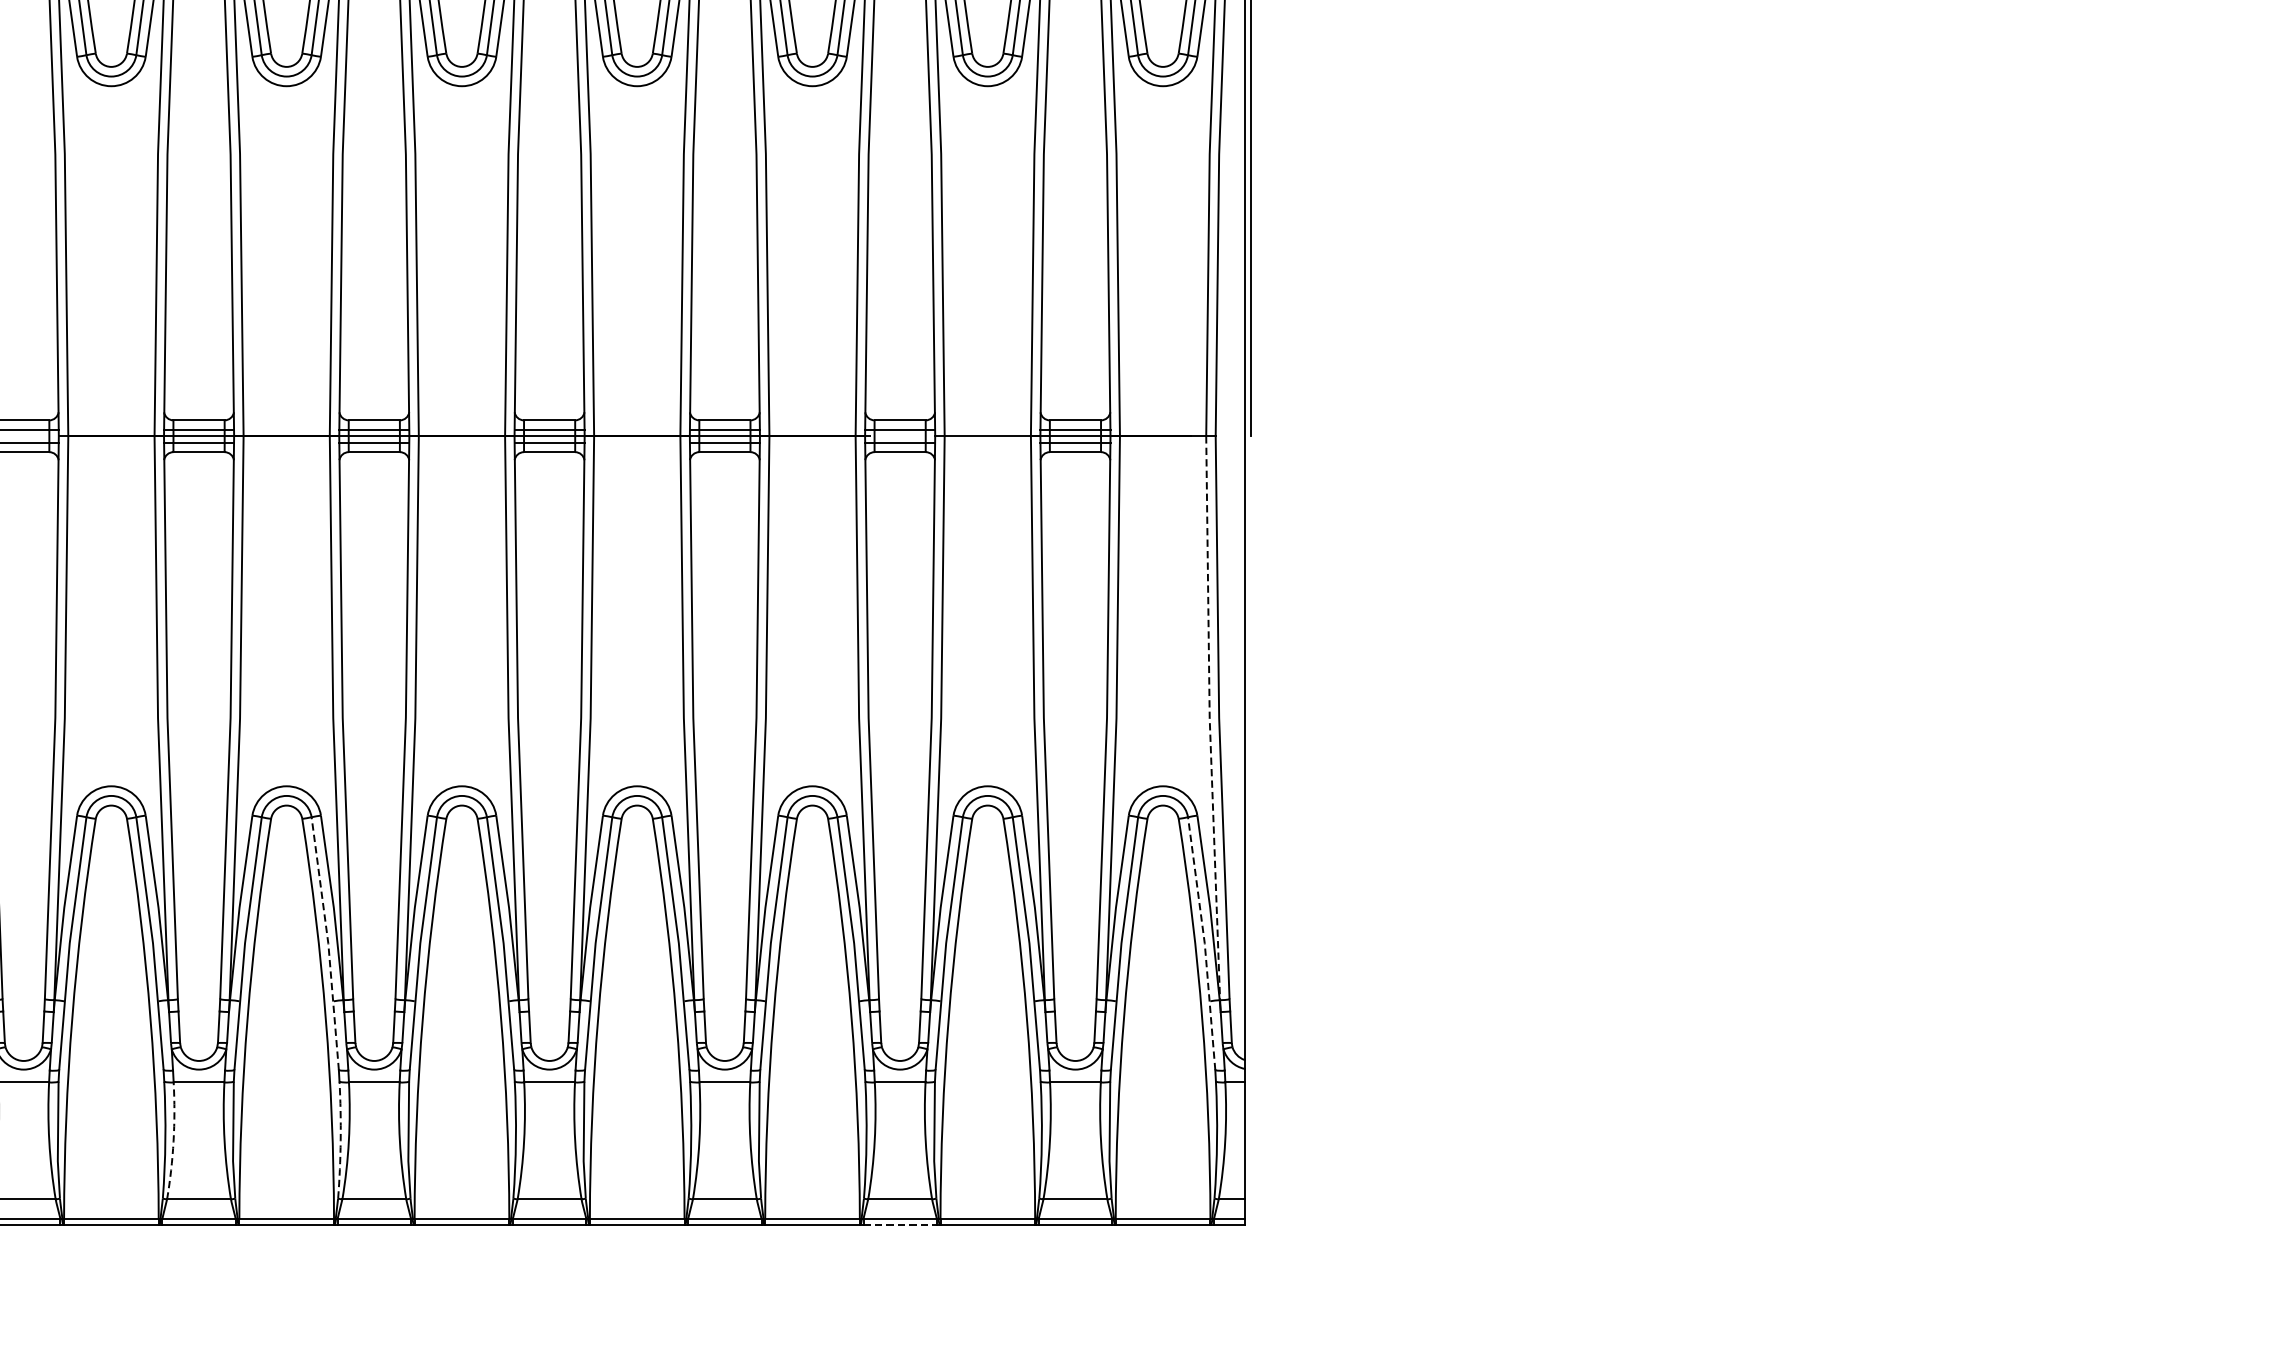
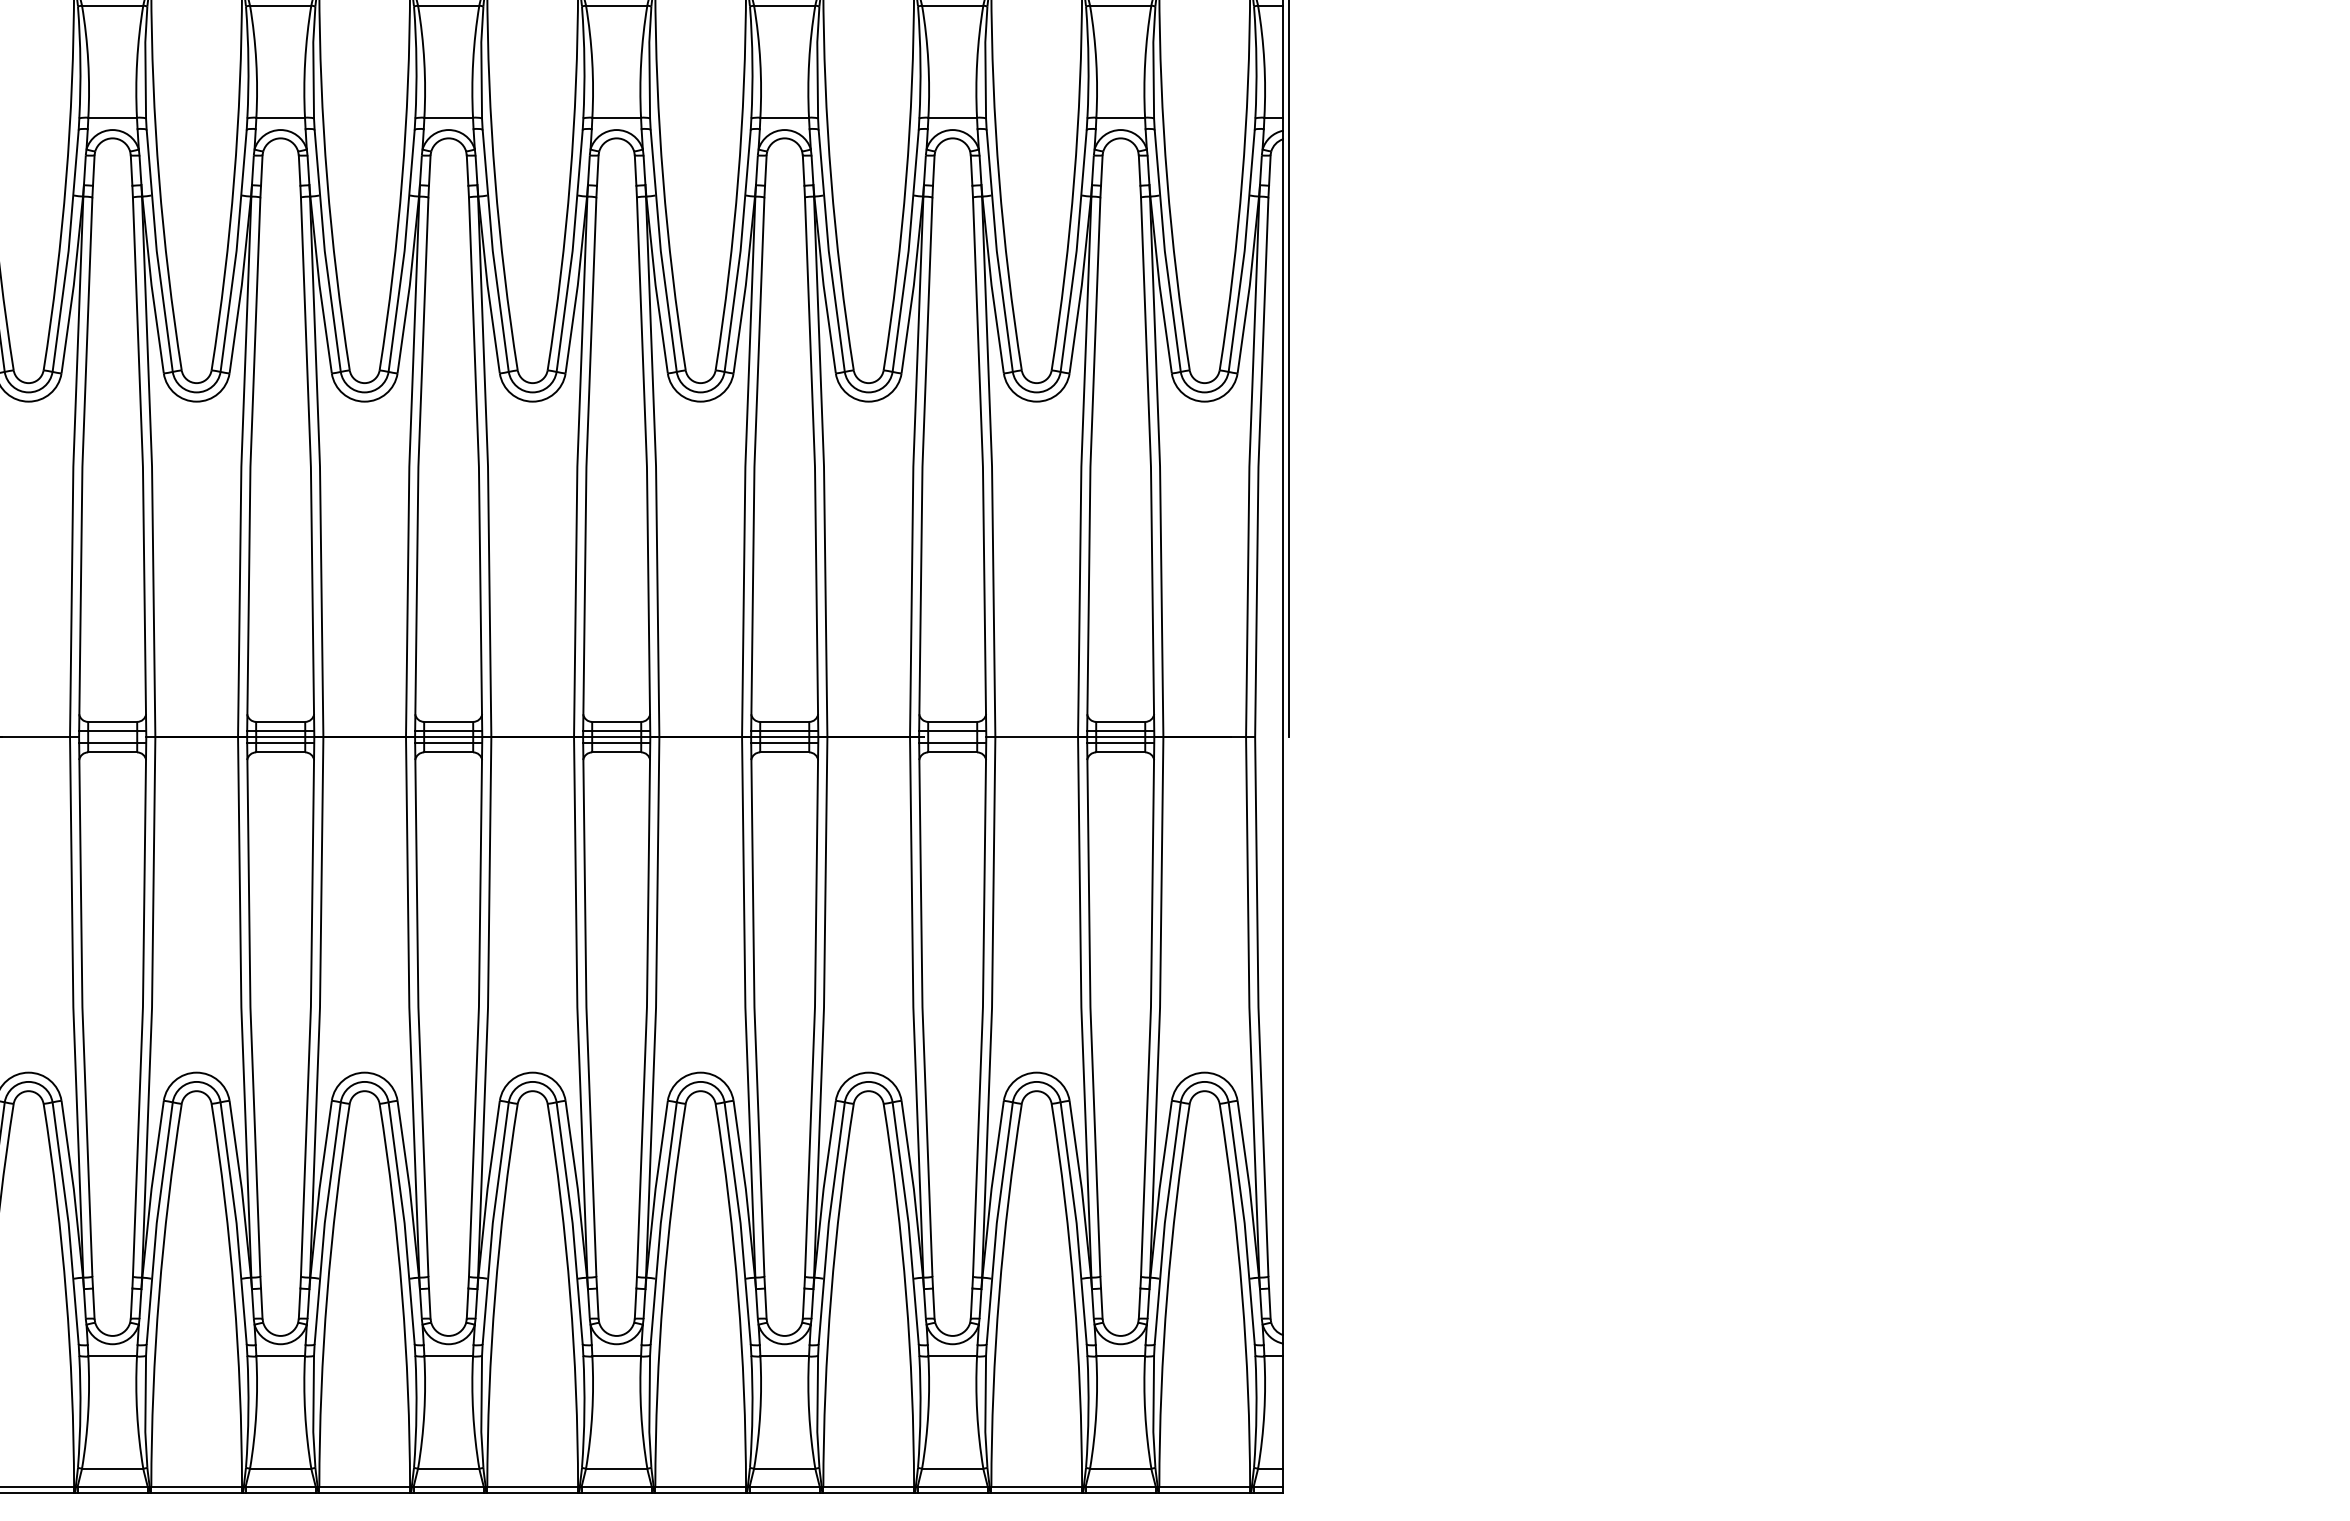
line: (1209, 718) -> (1249, 1007), dashed -> solid
line: (328, 943) -> (404, 1223), dashed -> solid
line: (1204, 943) -> (1244, 1223), dashed -> solid
arc: (340, 1139) -> (416, 1411), dashed -> solid
arc: (173, 1140) -> (256, 1412), dashed -> solid
line: (900, 1225) -> (953, 1493), dashed -> solid

